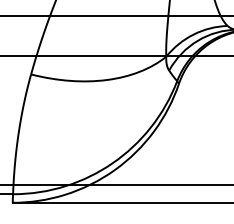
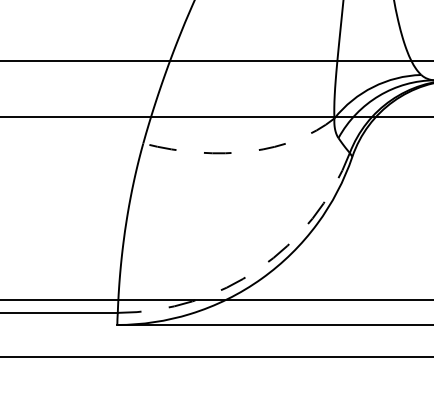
arc: (102, 80) -> (244, 152), solid -> dashed
arc: (112, 163) -> (258, 269), solid -> dashed

